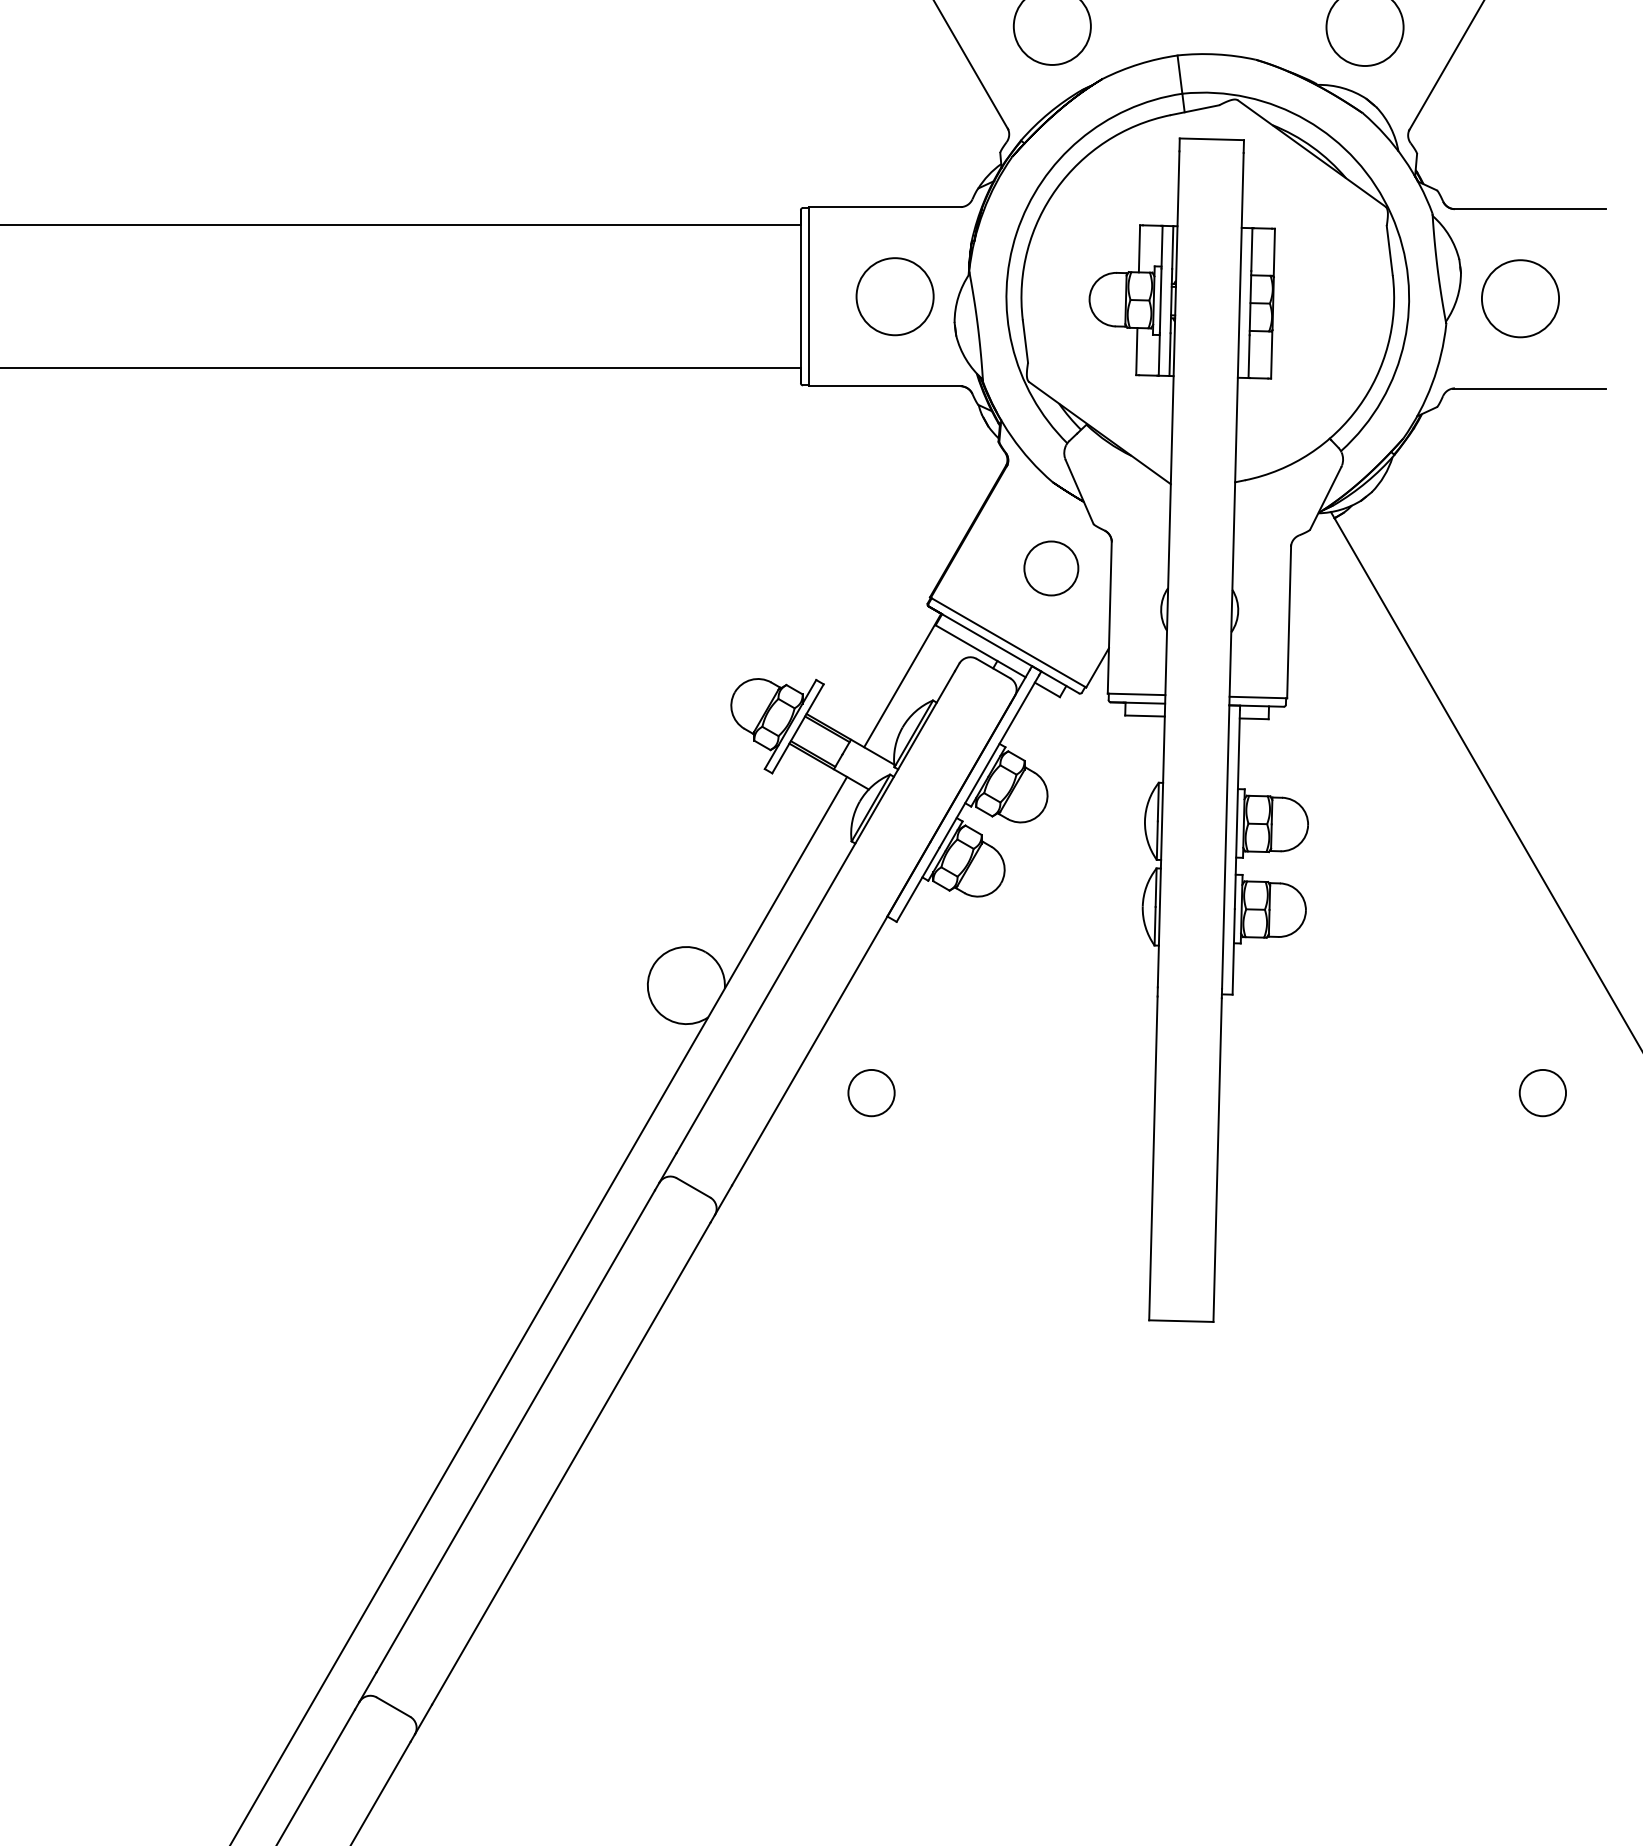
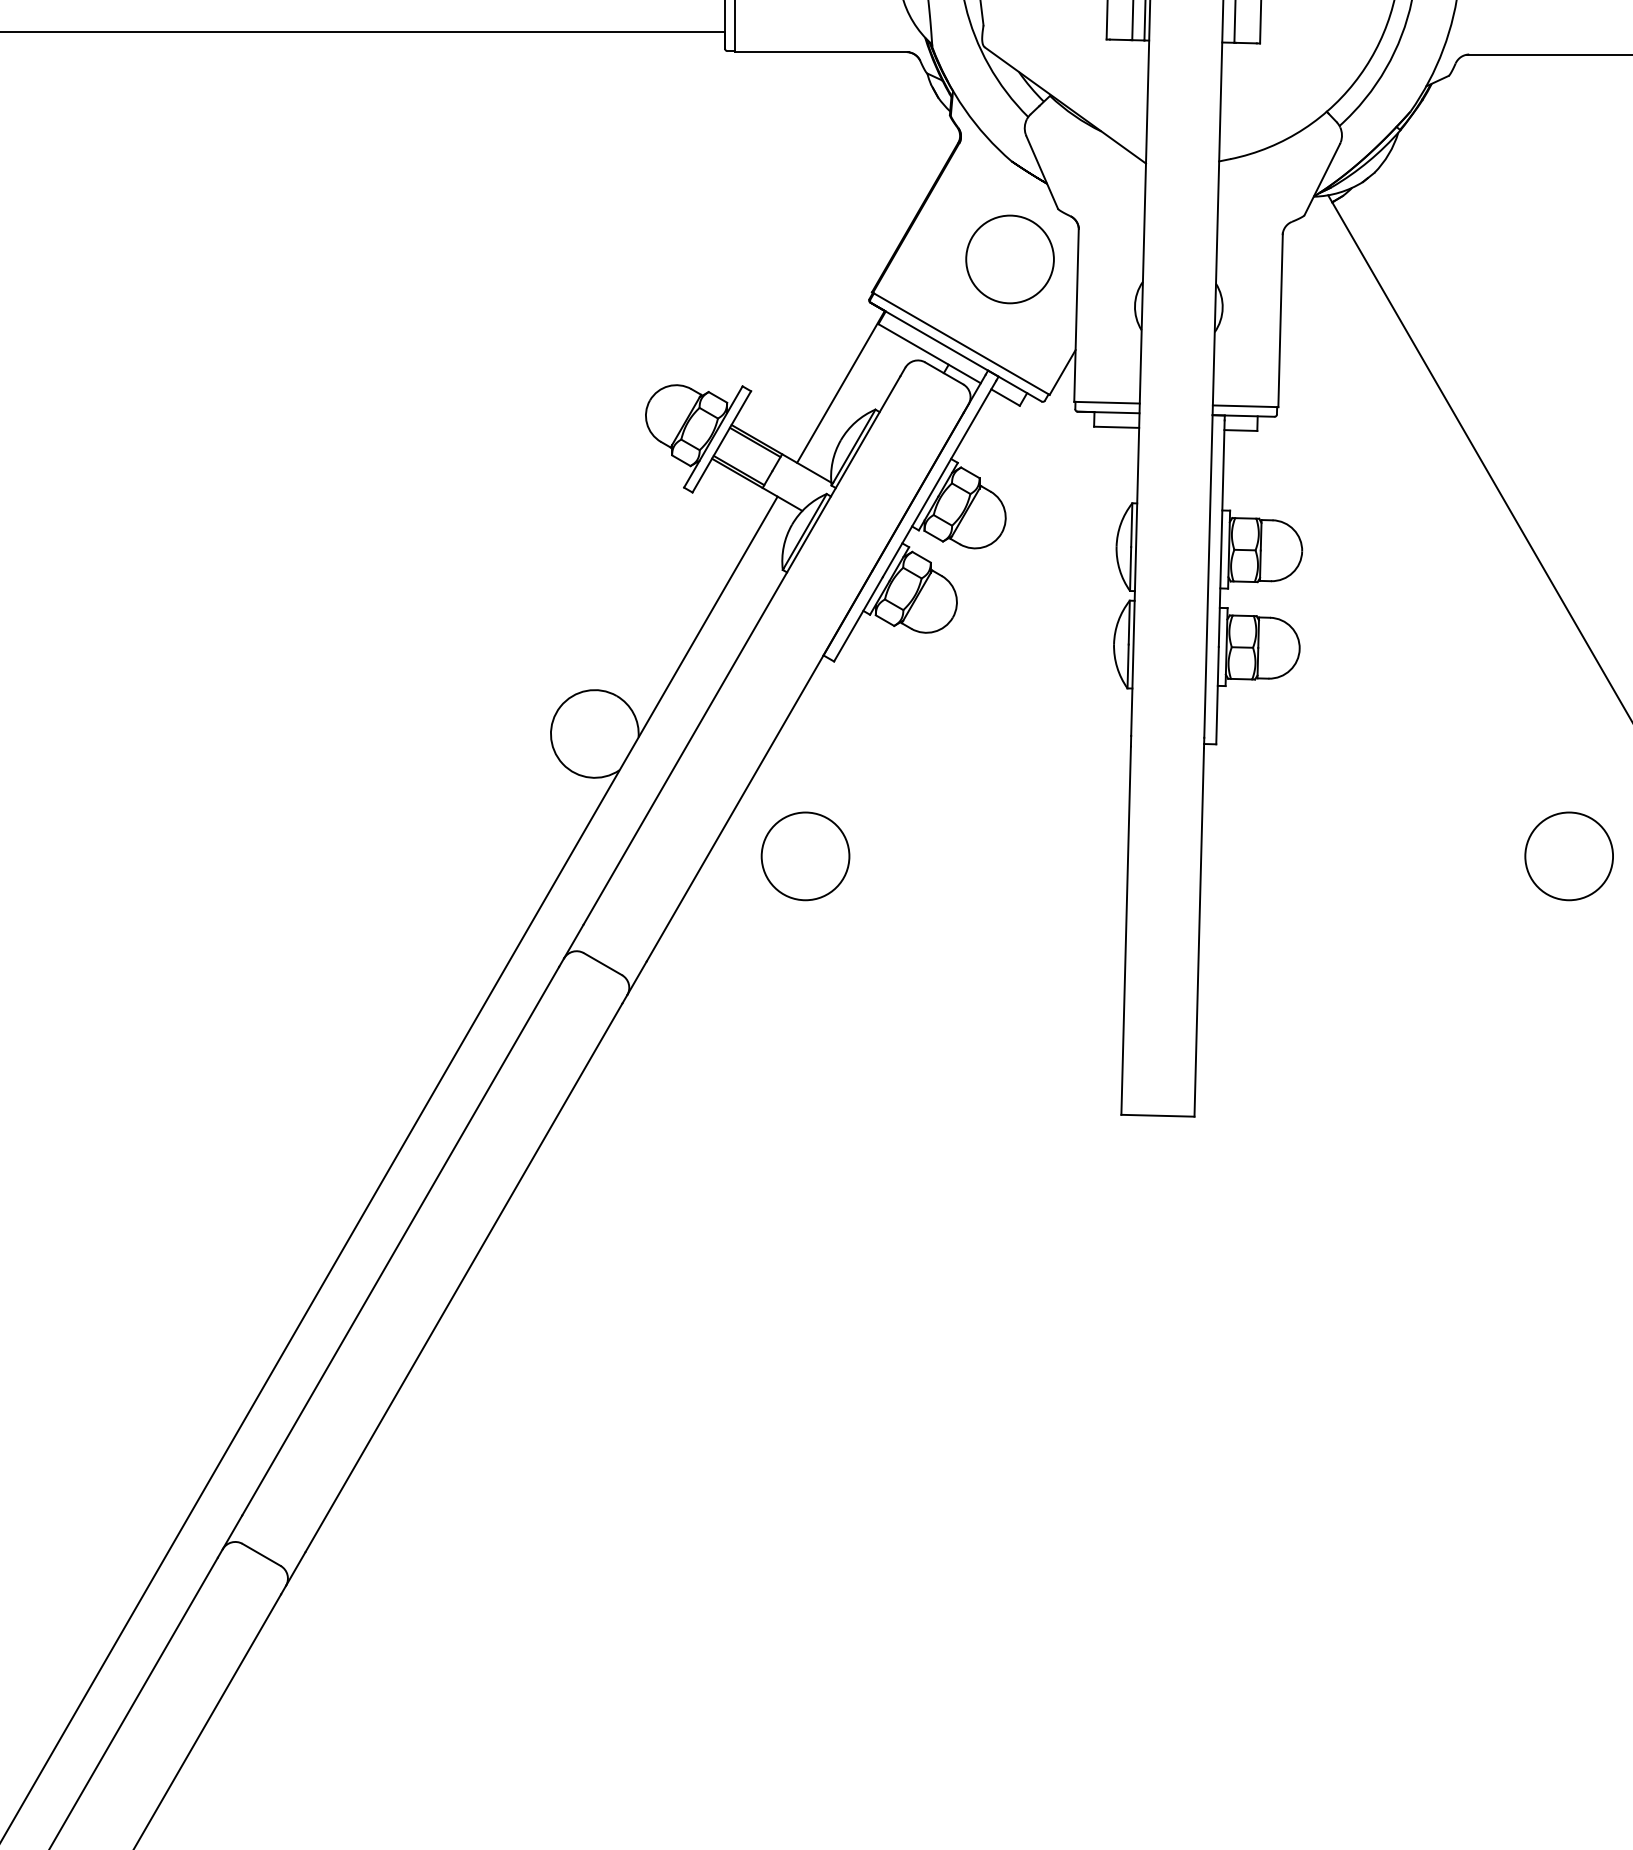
circle: (1050, 568) -> (1009, 259), size x1.43
circle: (871, 1092) -> (805, 855), size x1.67
circle: (1542, 1092) -> (1568, 855), size x1.67

